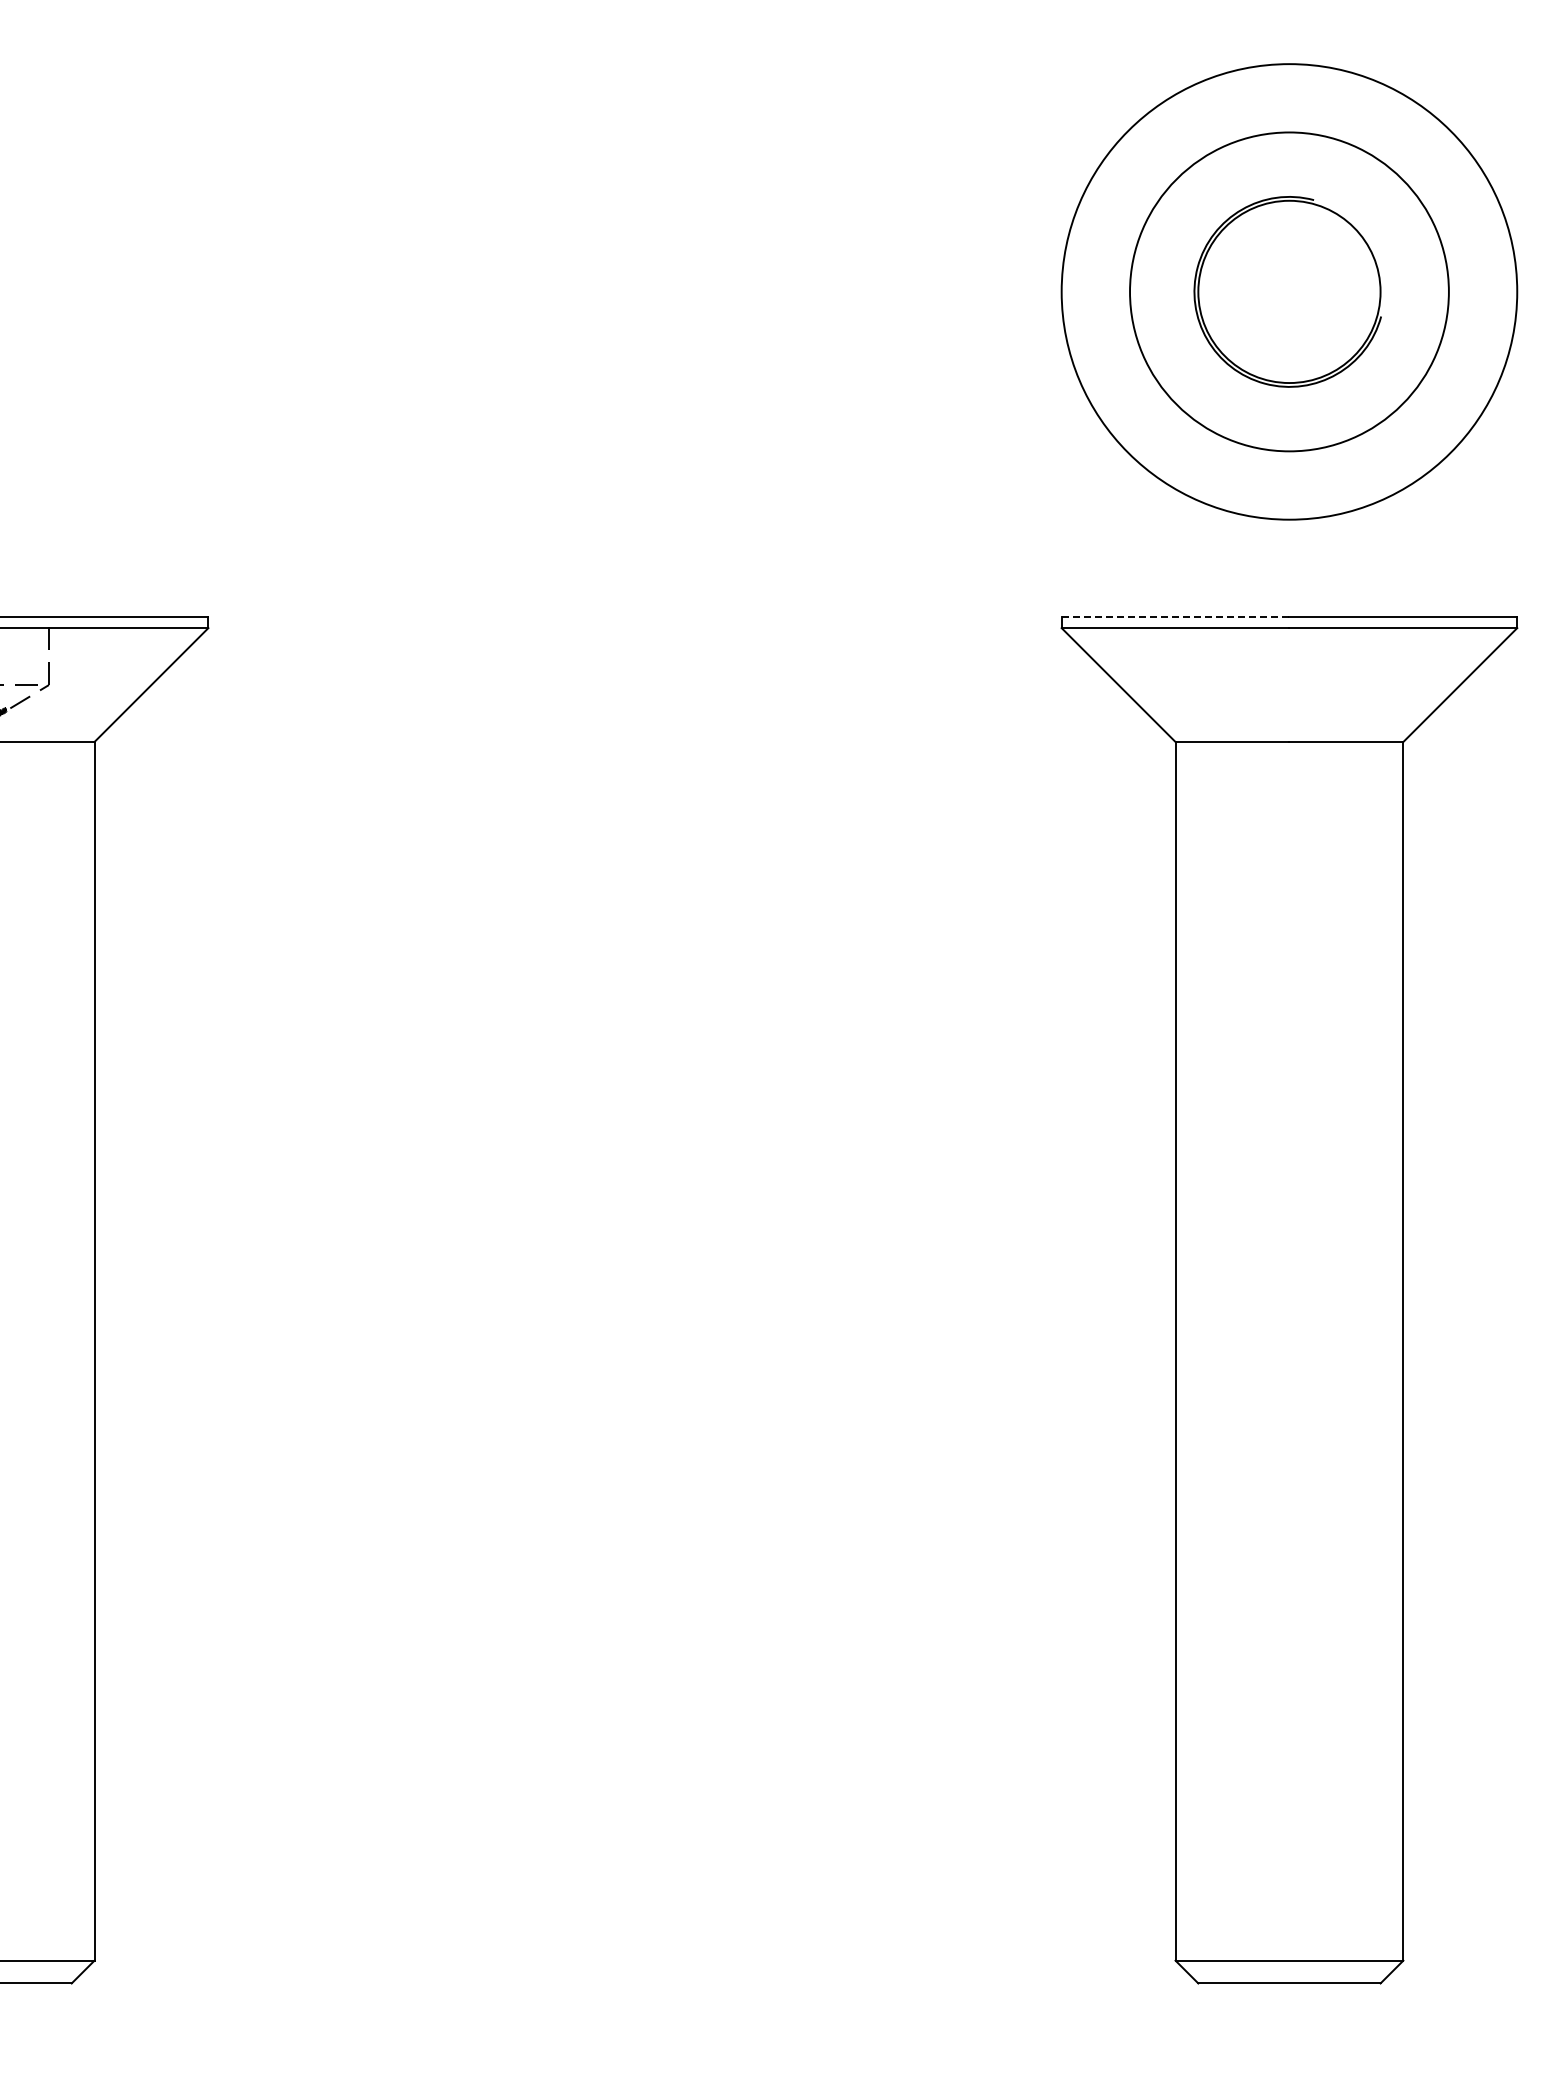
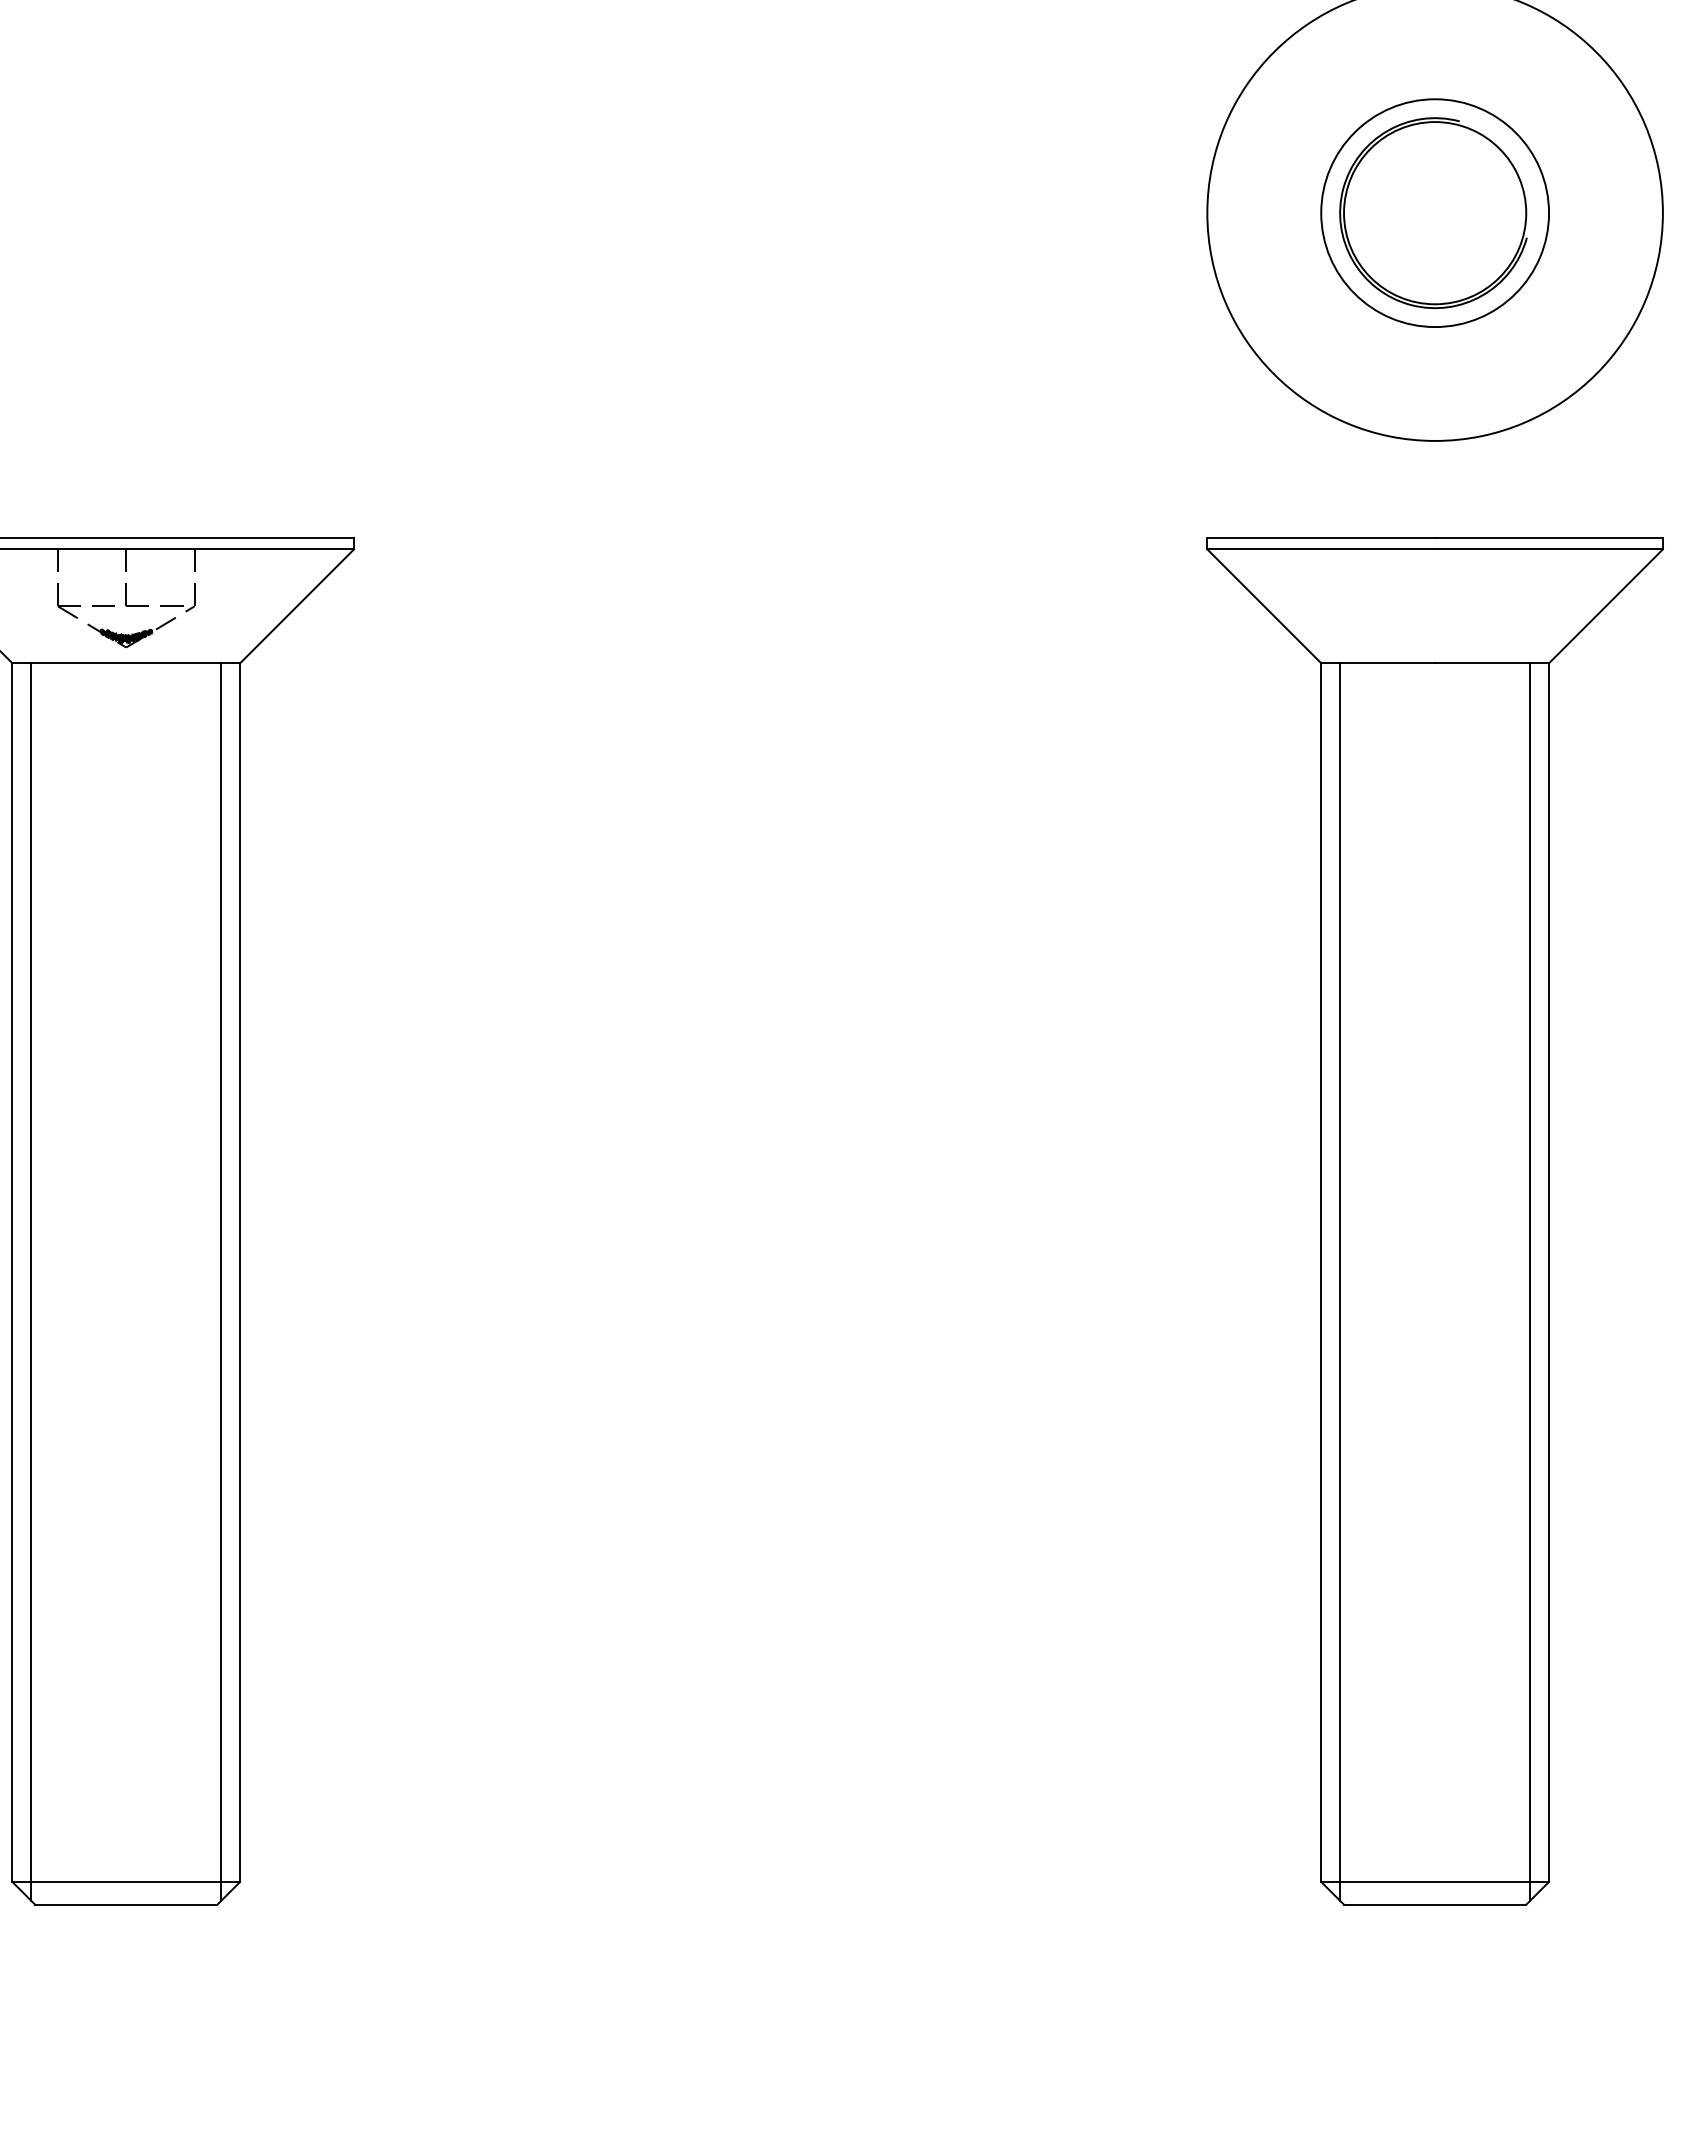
circle: (1289, 292) -> (1435, 213), size x0.71
line: (1175, 616) -> (1321, 537), dashed -> solid
line: (75, 1360) -> (221, 1281), added
line: (1194, 1360) -> (1340, 1281), added
line: (1384, 1360) -> (1530, 1281), added

